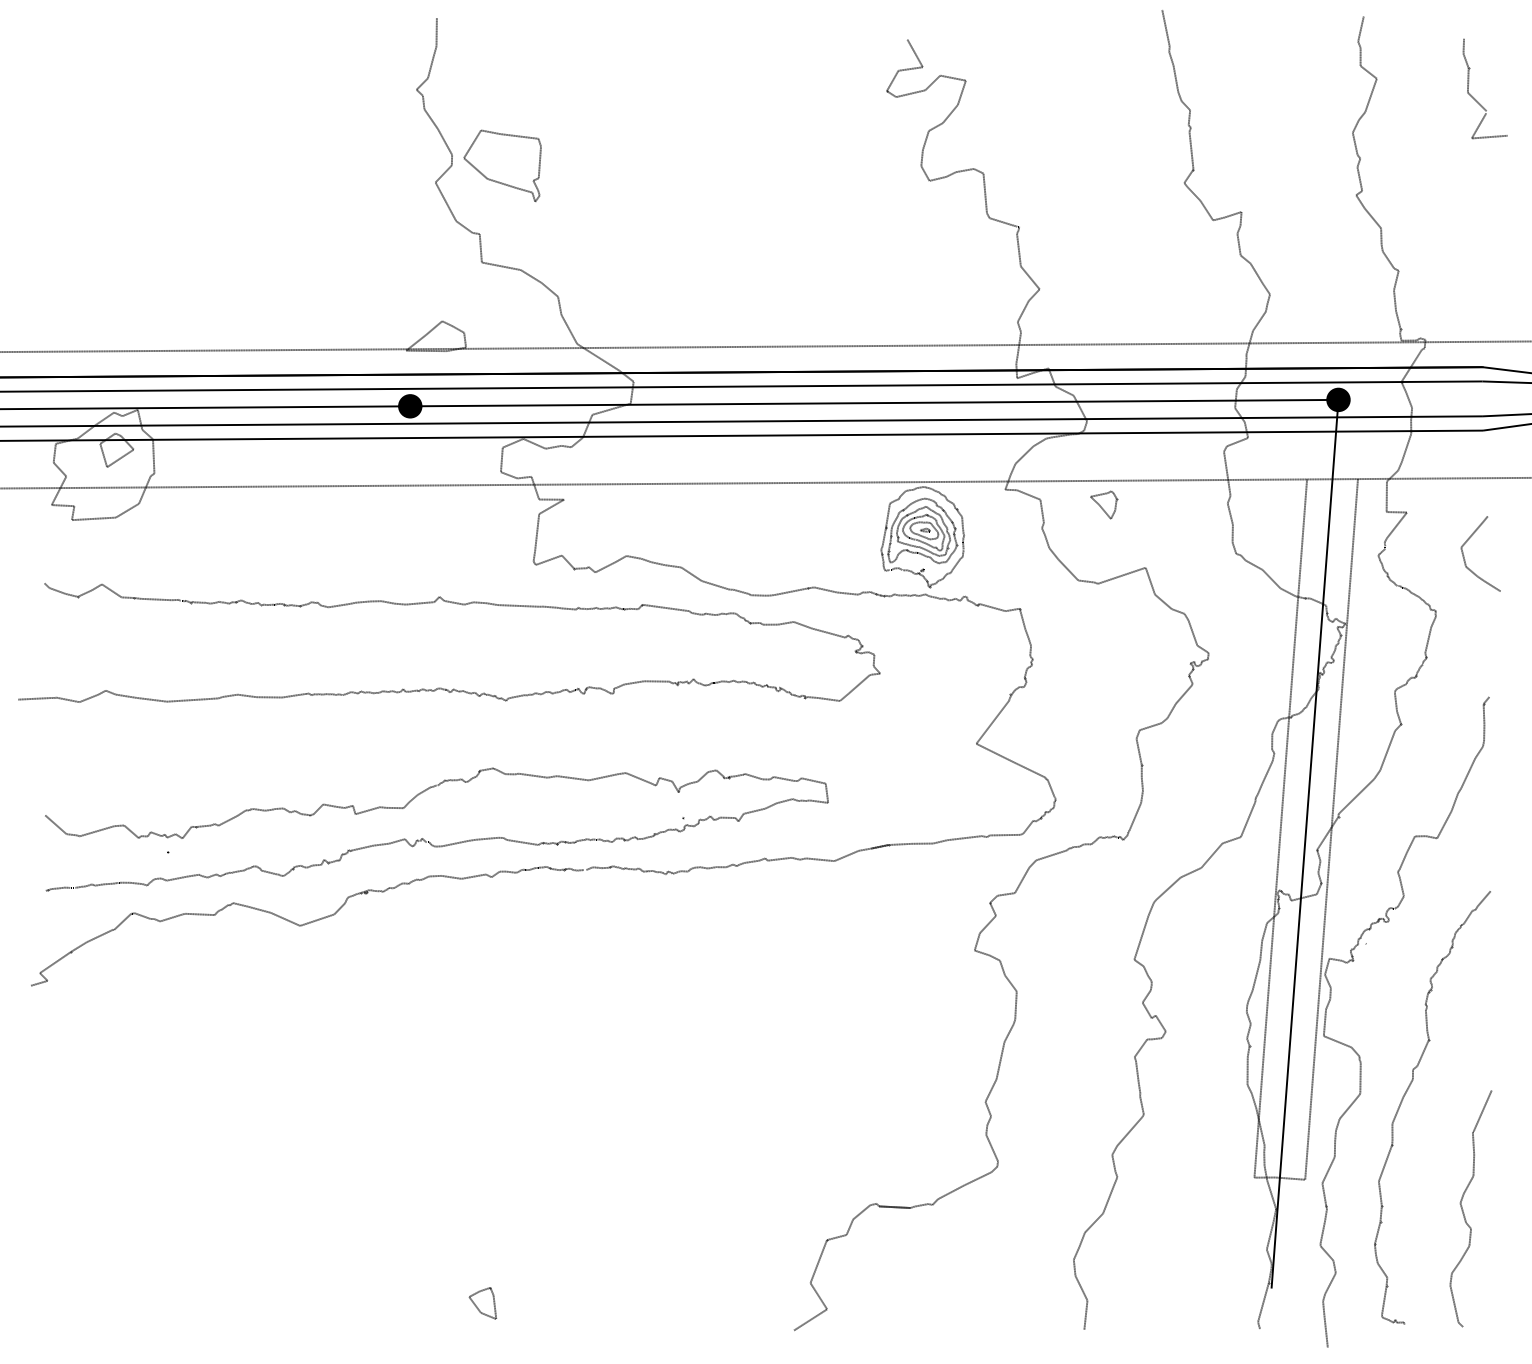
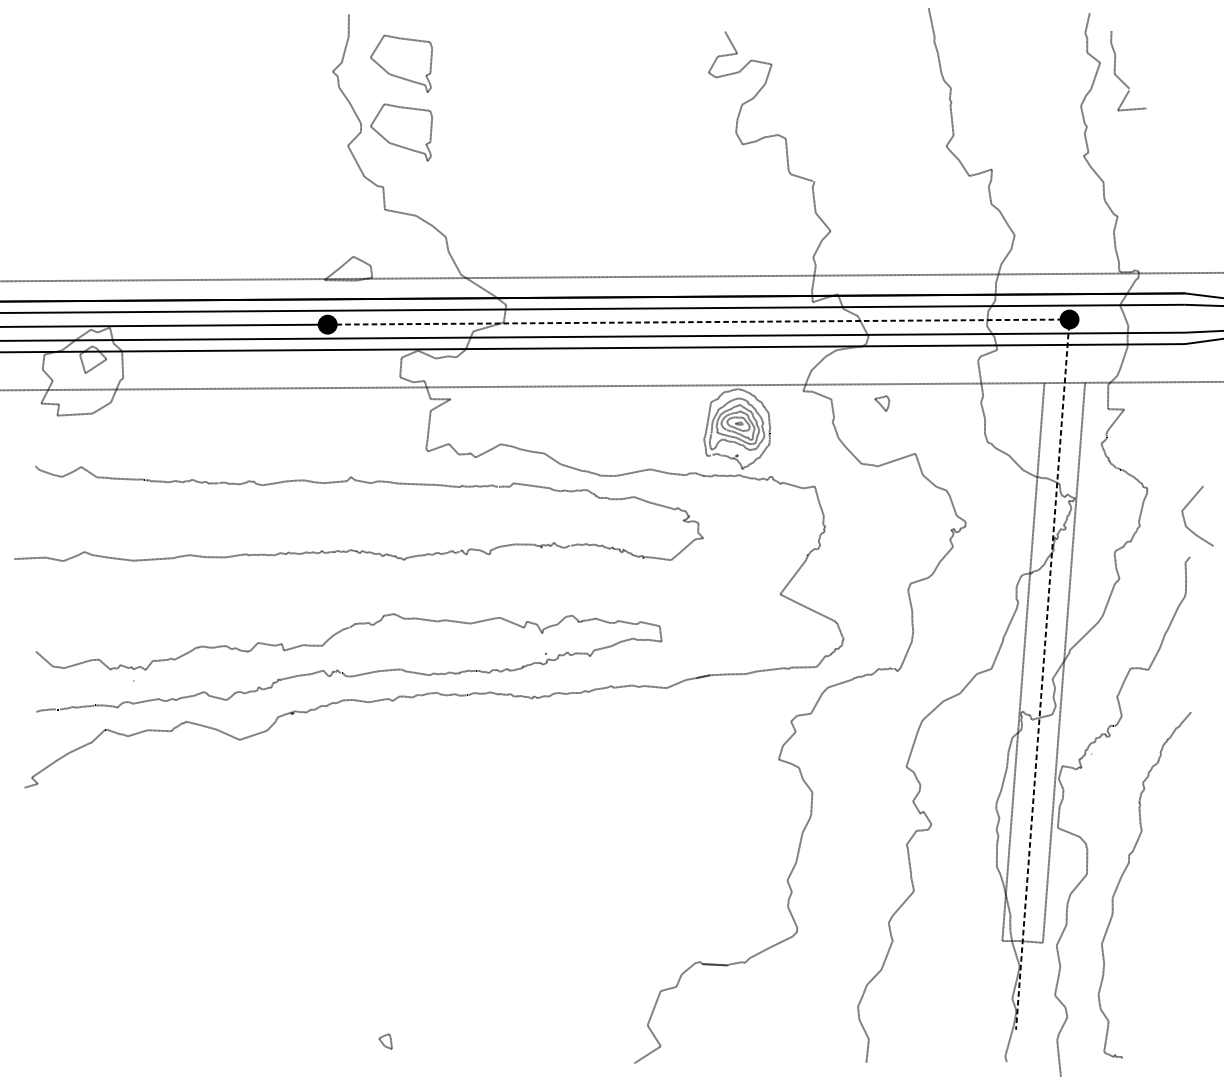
part: (502, 79) -> (401, 63), added
part: (1474, 98) -> (1119, 78), moved
line: (1320, 400) -> (1055, 320), solid -> dashed
part: (1104, 504) -> (882, 403), size x0.7
curve: (1464, 555) -> (1184, 517), moved
curve: (1463, 1209) -> (1169, 966), removed
part: (482, 1303) -> (385, 1041), size x0.6

